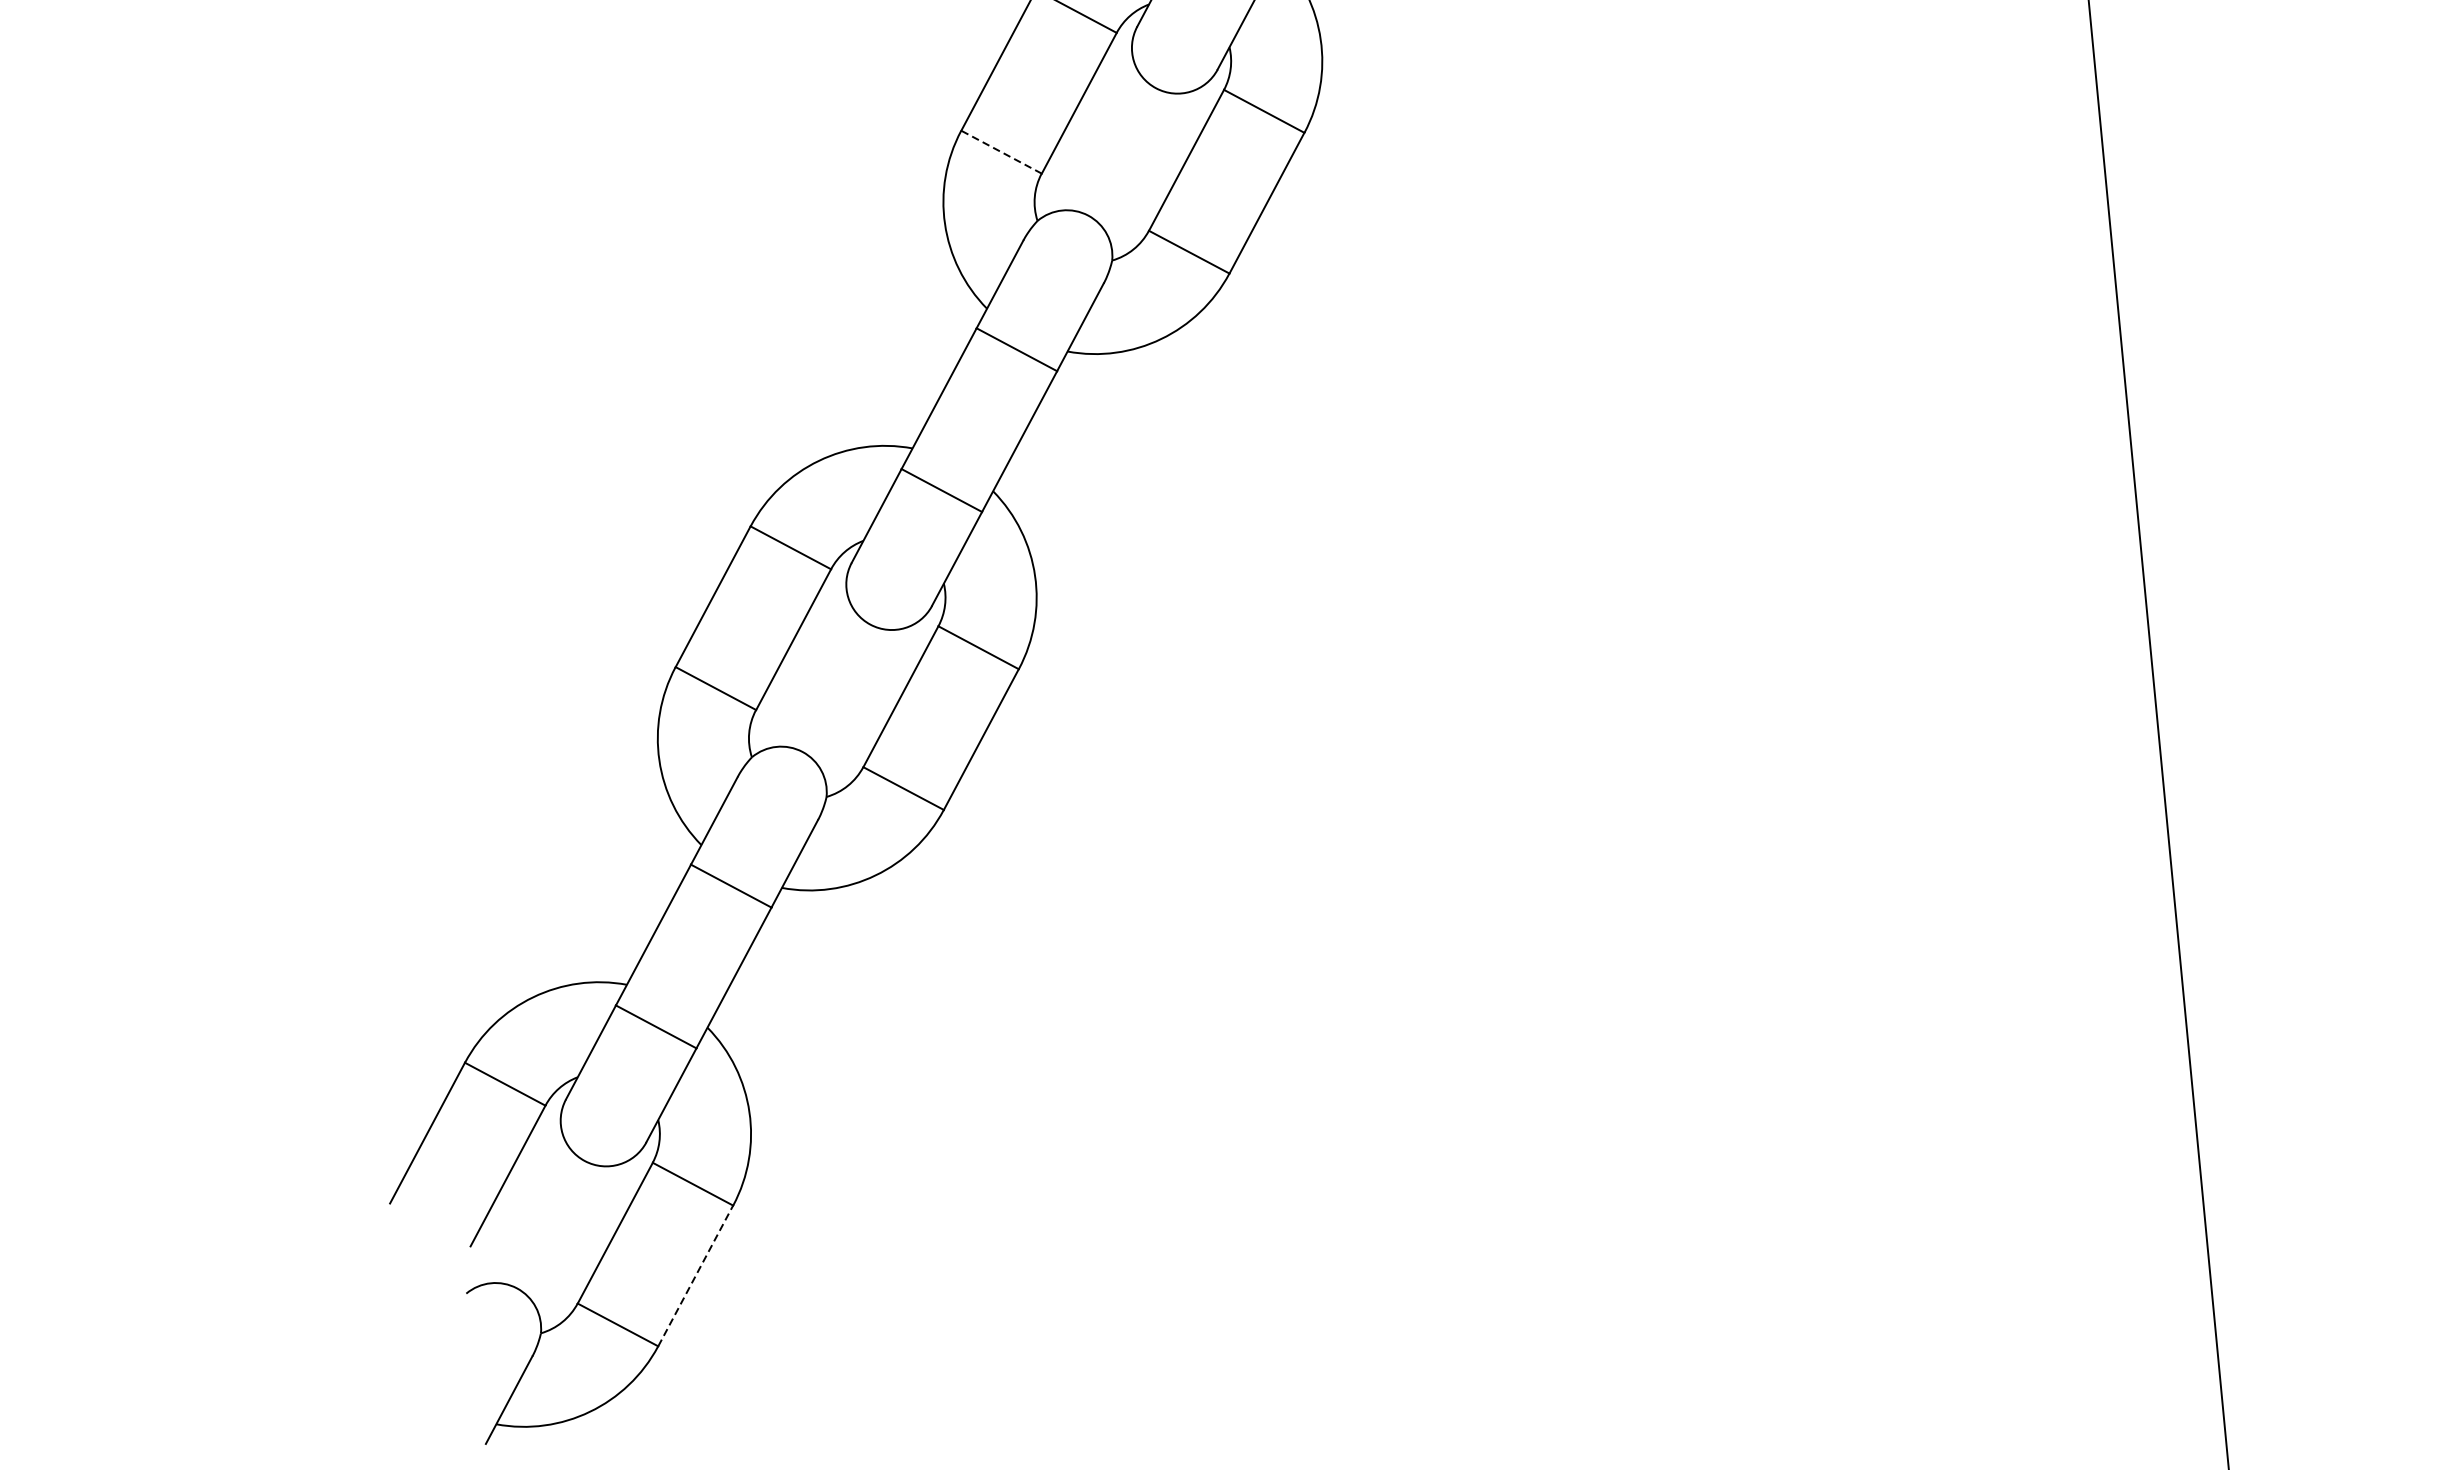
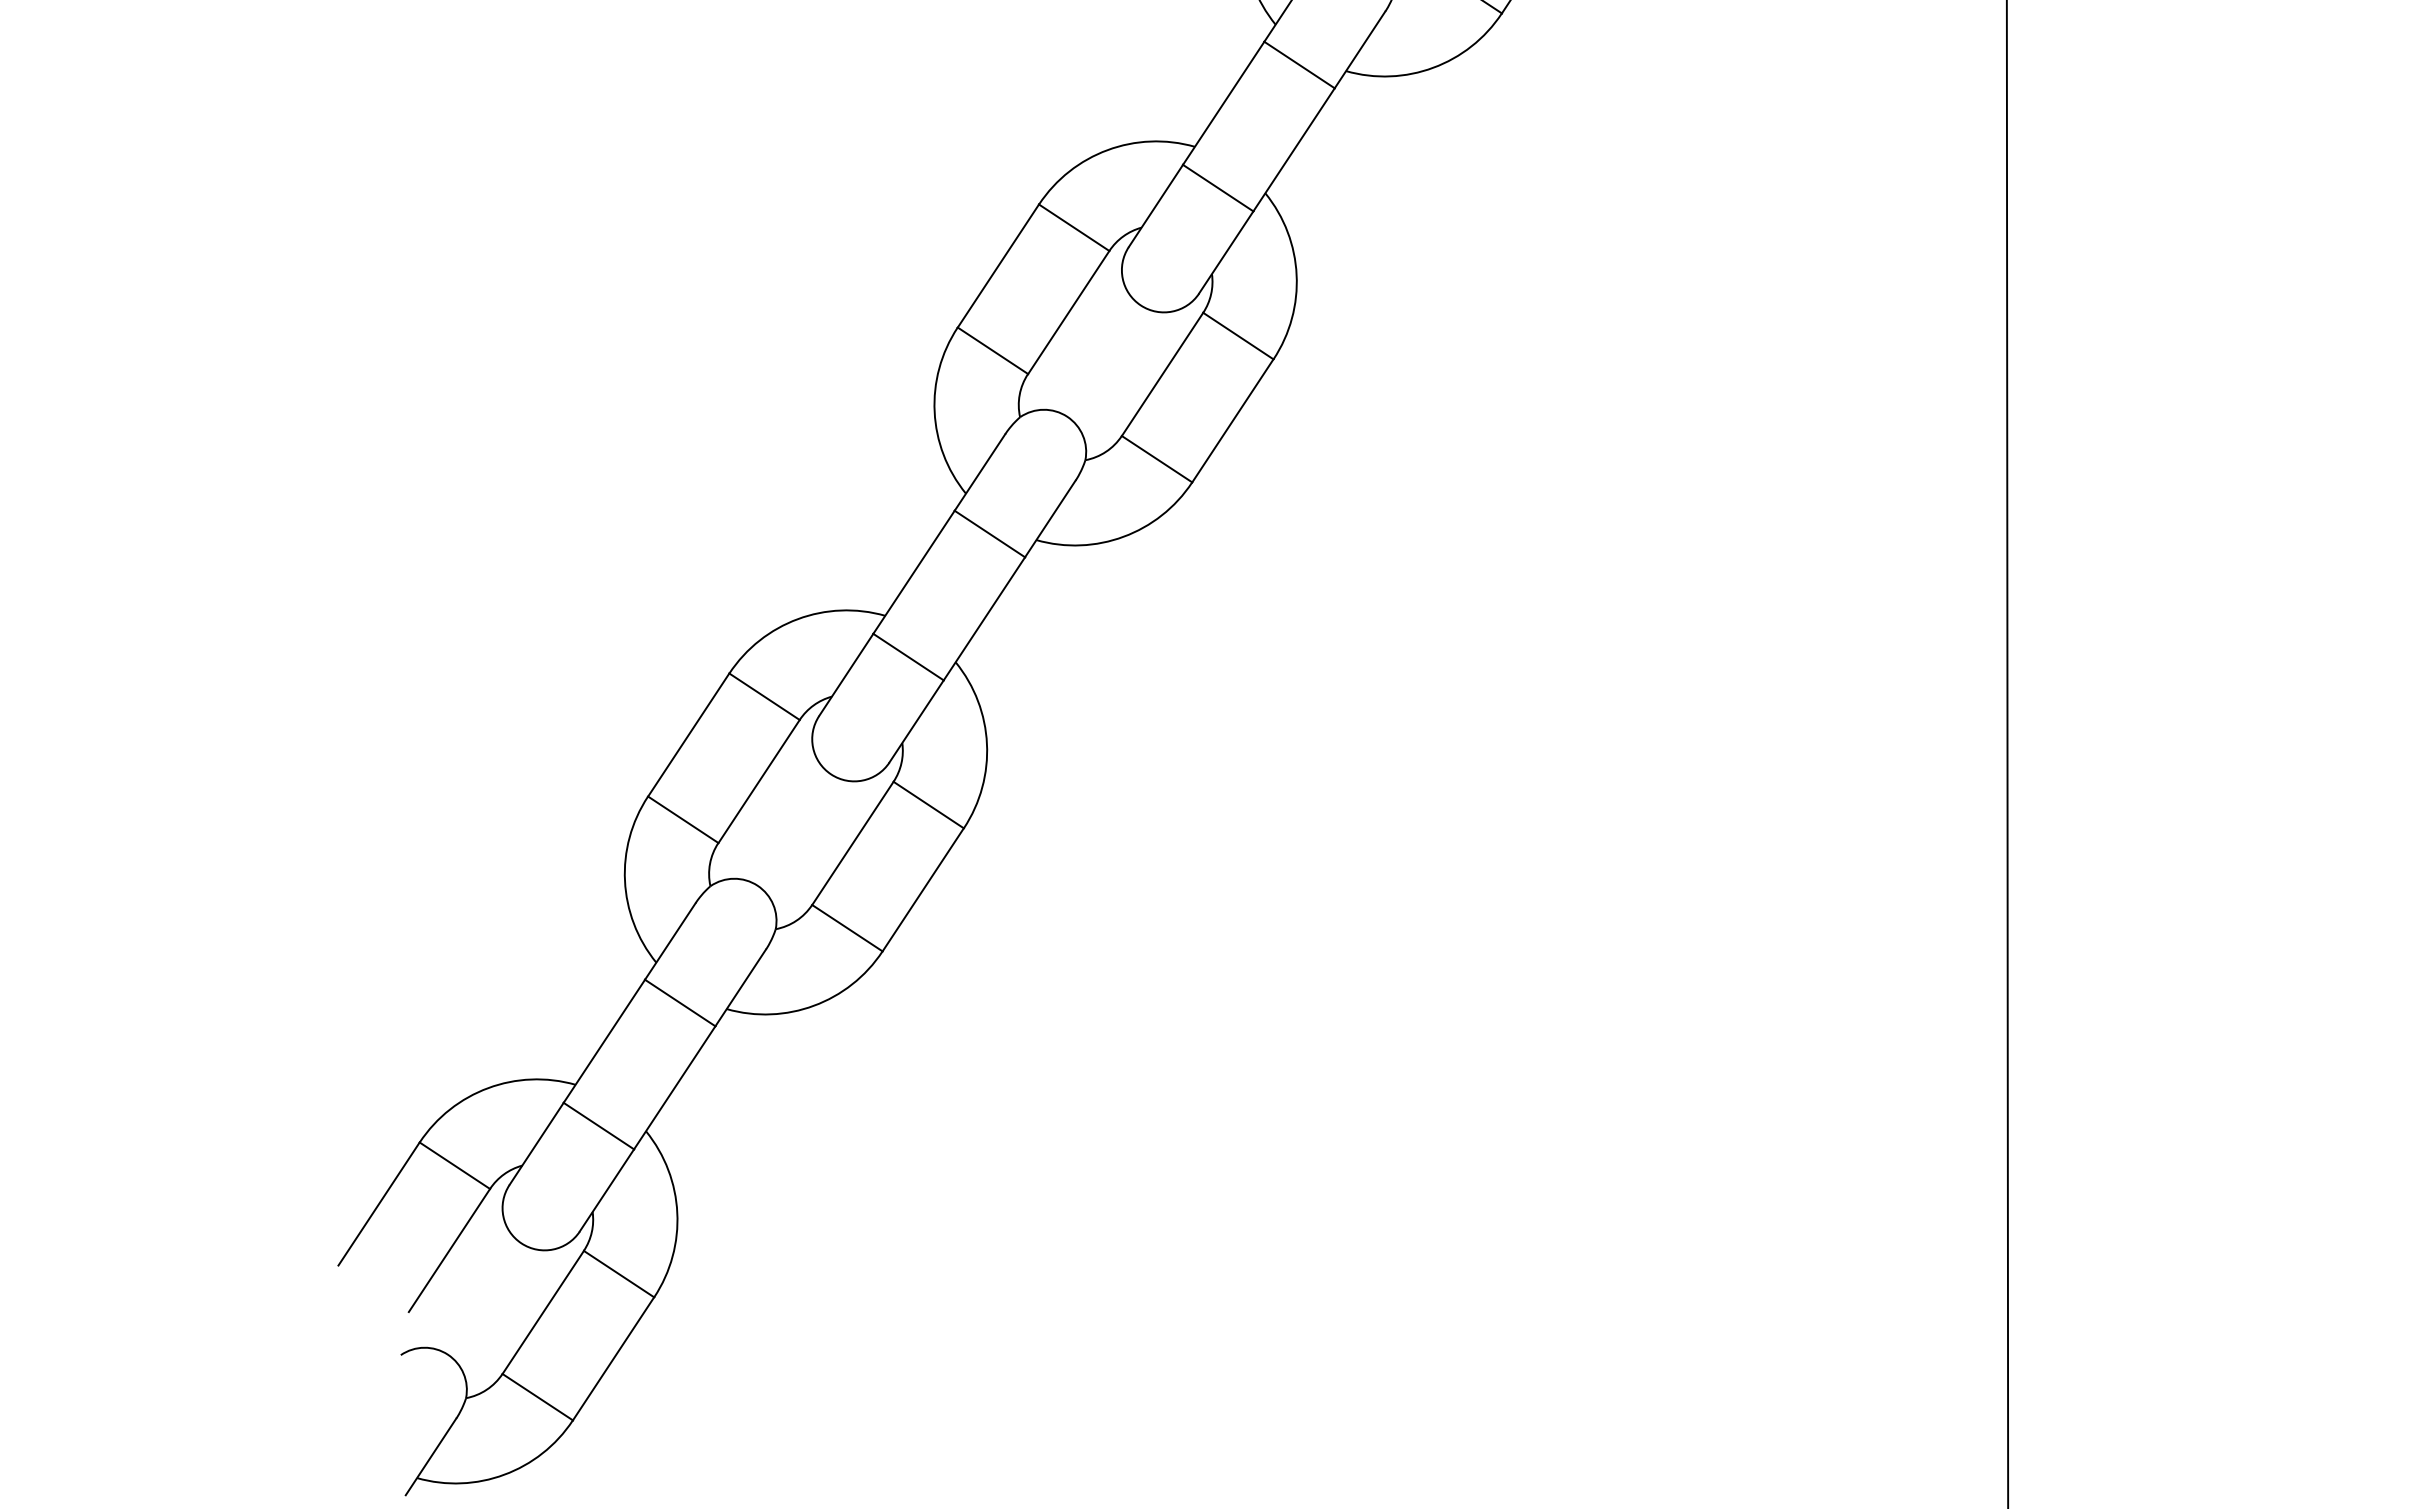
line: (1001, 151) -> (992, 350), dashed -> solid
line: (695, 1275) -> (613, 1358), dashed -> solid

